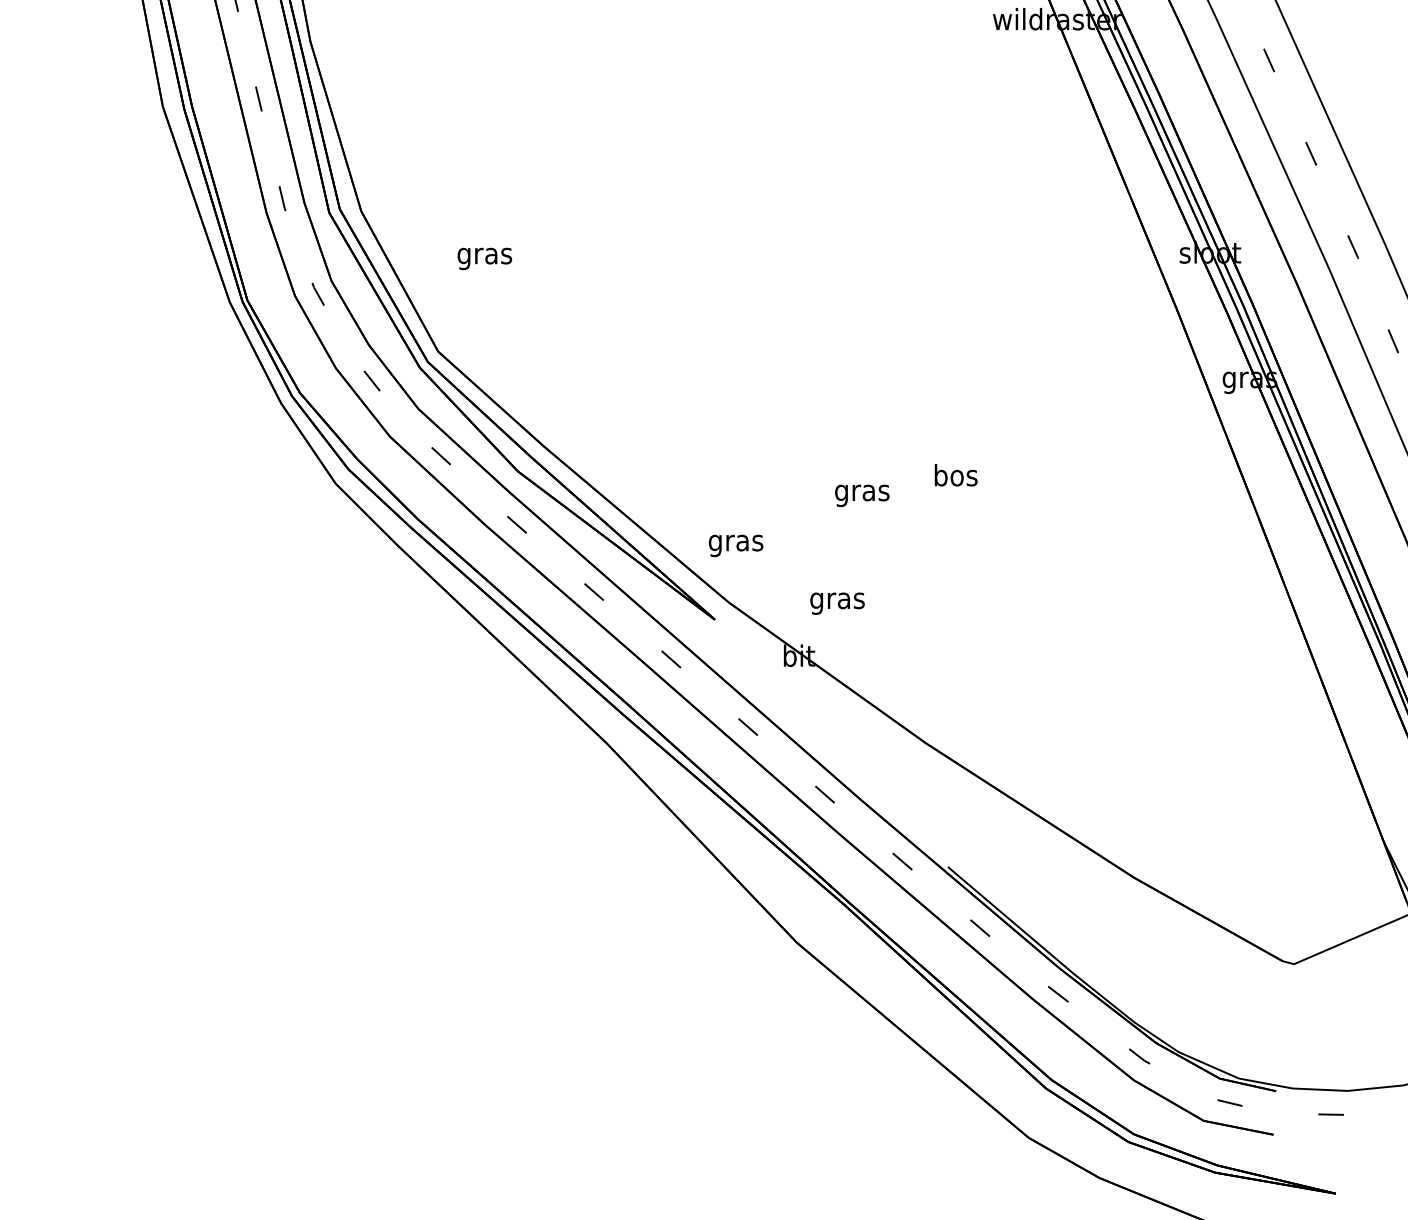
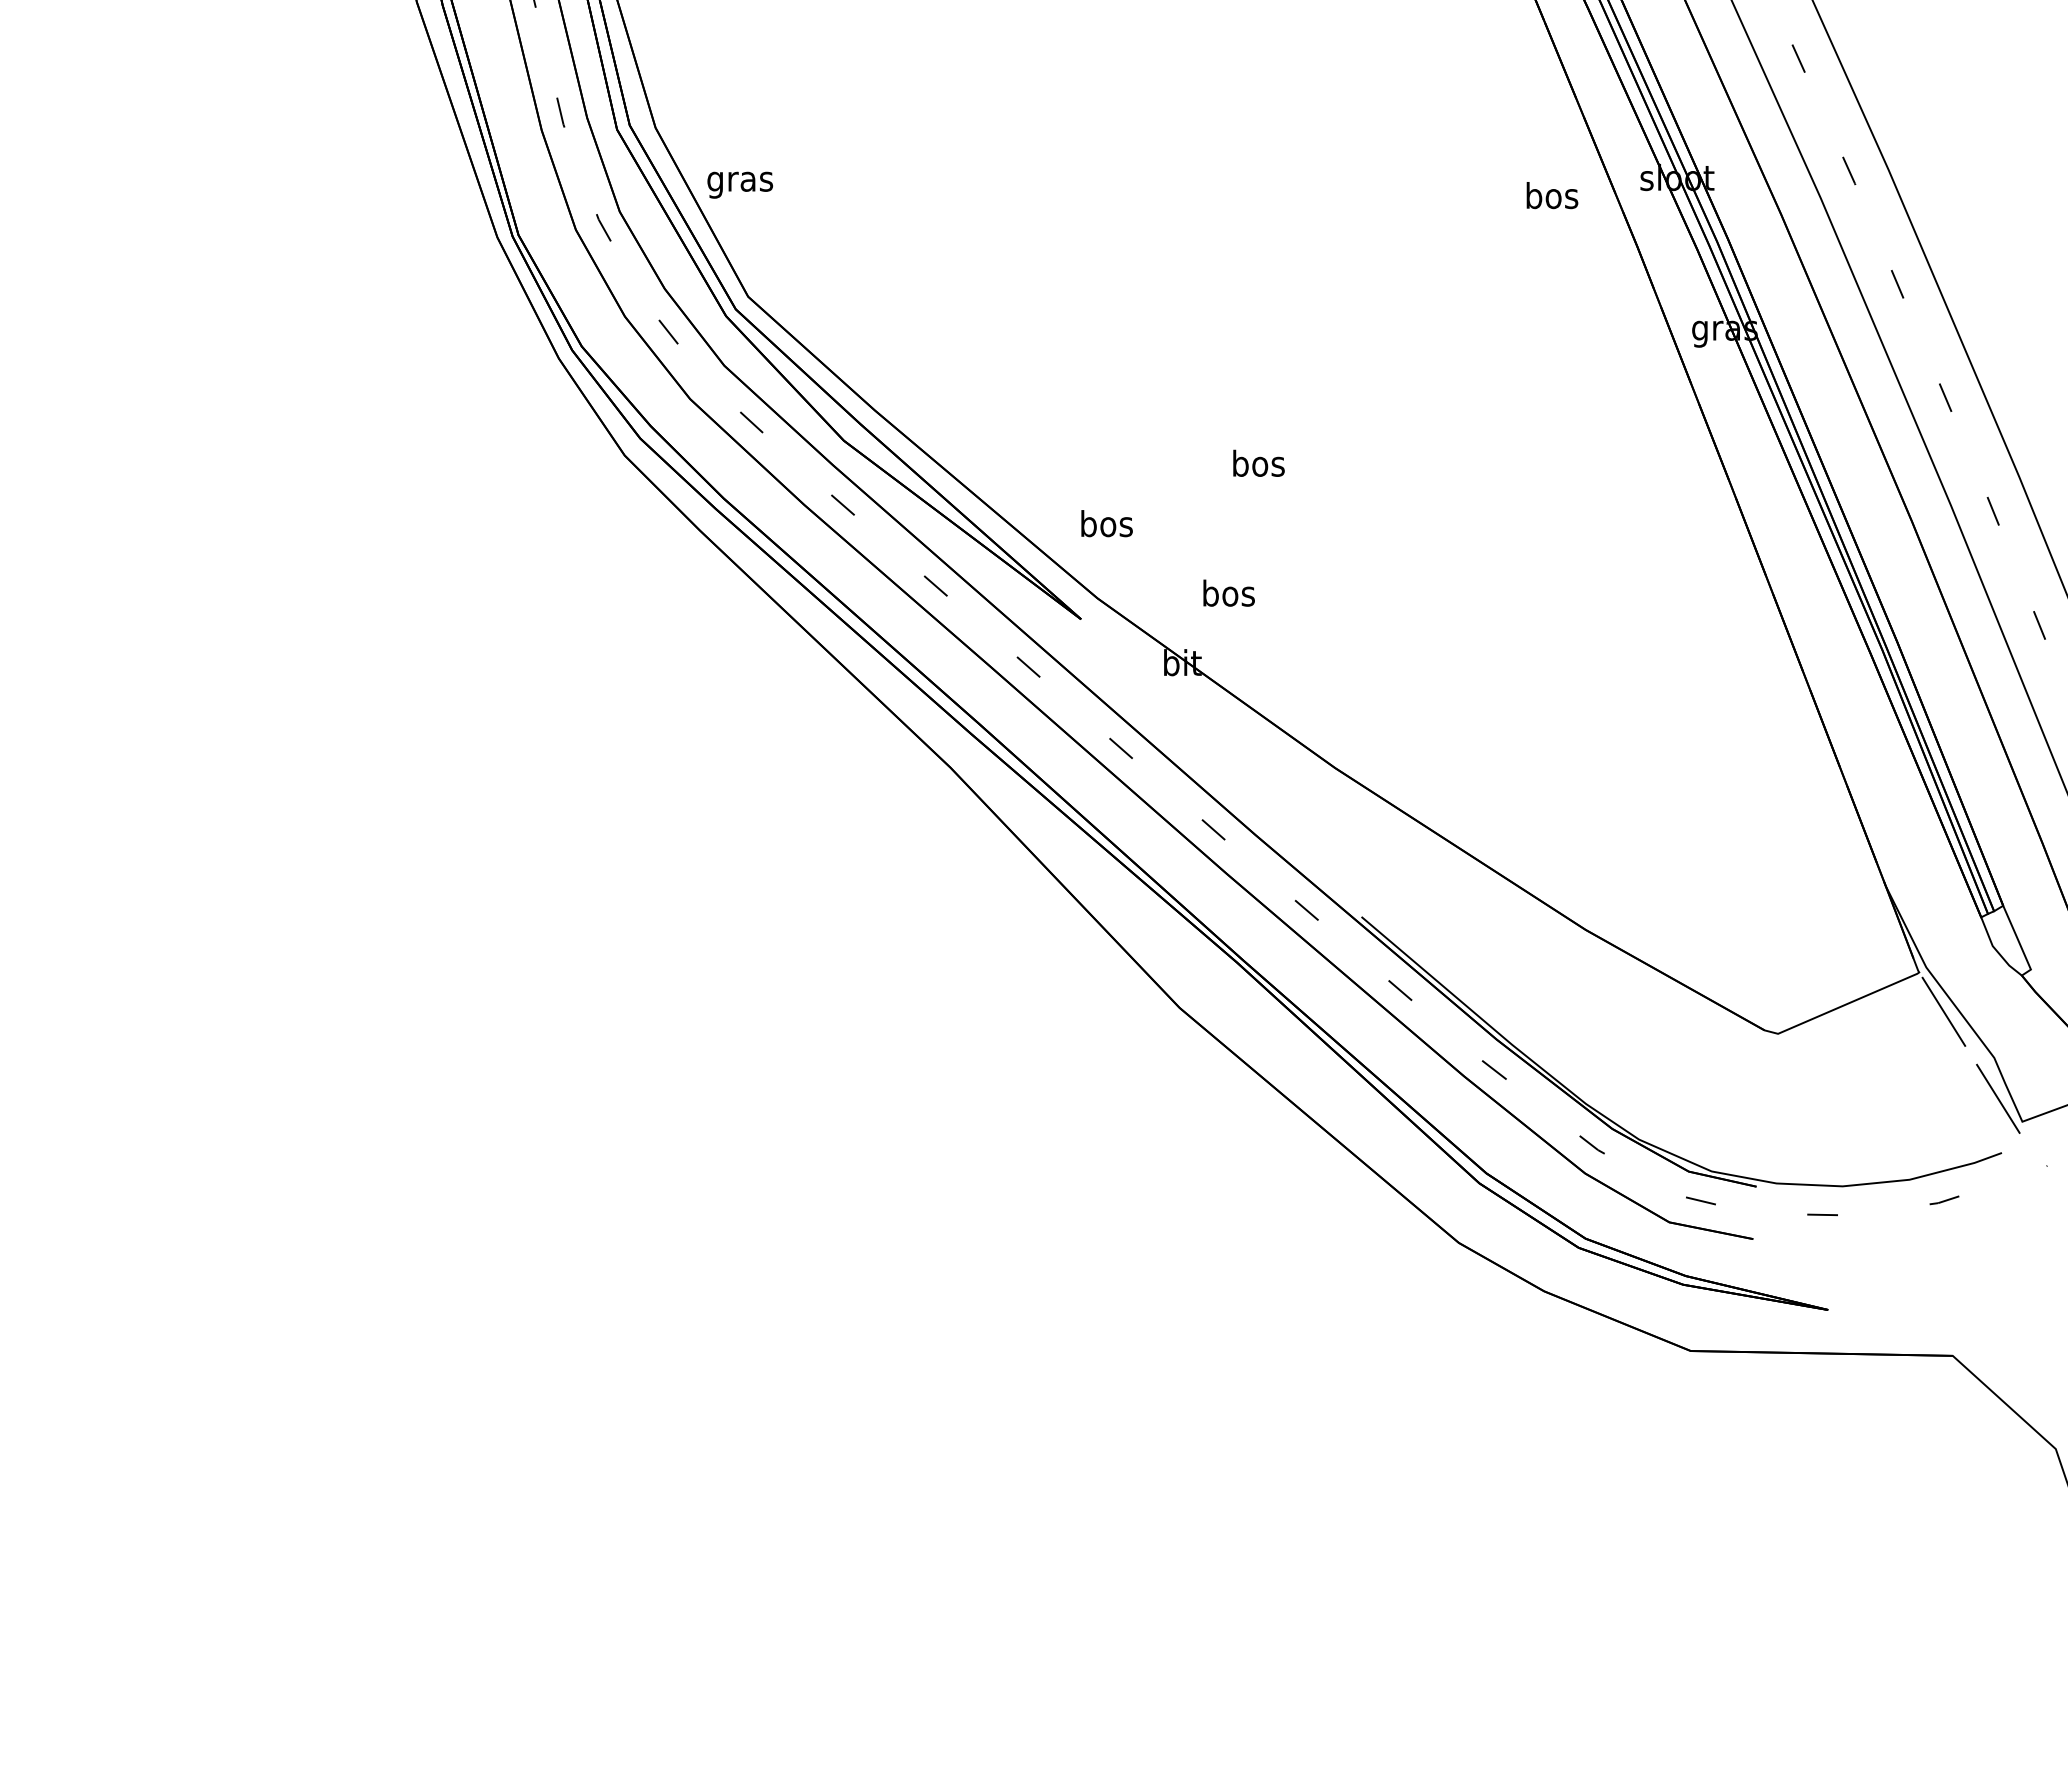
text: (484, 258) -> (739, 184), moved
text: (956, 475) -> (1552, 195), moved
text: (862, 492) -> (1258, 466), gras -> bos
text: (736, 543) -> (1106, 527), gras -> bos
text: (837, 600) -> (1228, 596), gras -> bos

